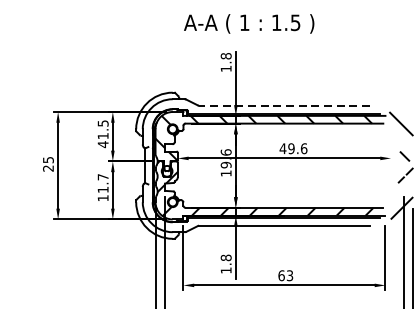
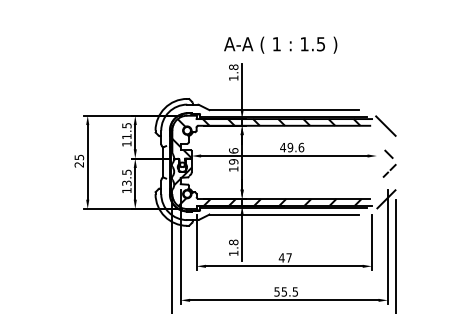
text: (248, 23) -> (280, 44), moved
line: (283, 106) -> (283, 110), dashed -> solid
text: (102, 145) -> (126, 144), 41.5 -> 11.5
text: (102, 183) -> (126, 177), 11.7 -> 13.5
text: (284, 275) -> (284, 257), 63 -> 47

